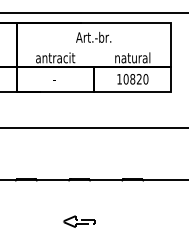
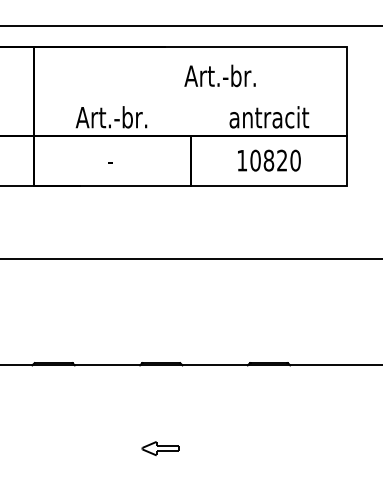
text: (93, 37) -> (219, 76), moved
text: (55, 57) -> (112, 116), antracit -> Art.-br.
text: (132, 57) -> (268, 116), natural -> antracit
part: (79, 221) -> (161, 448), size x0.6

